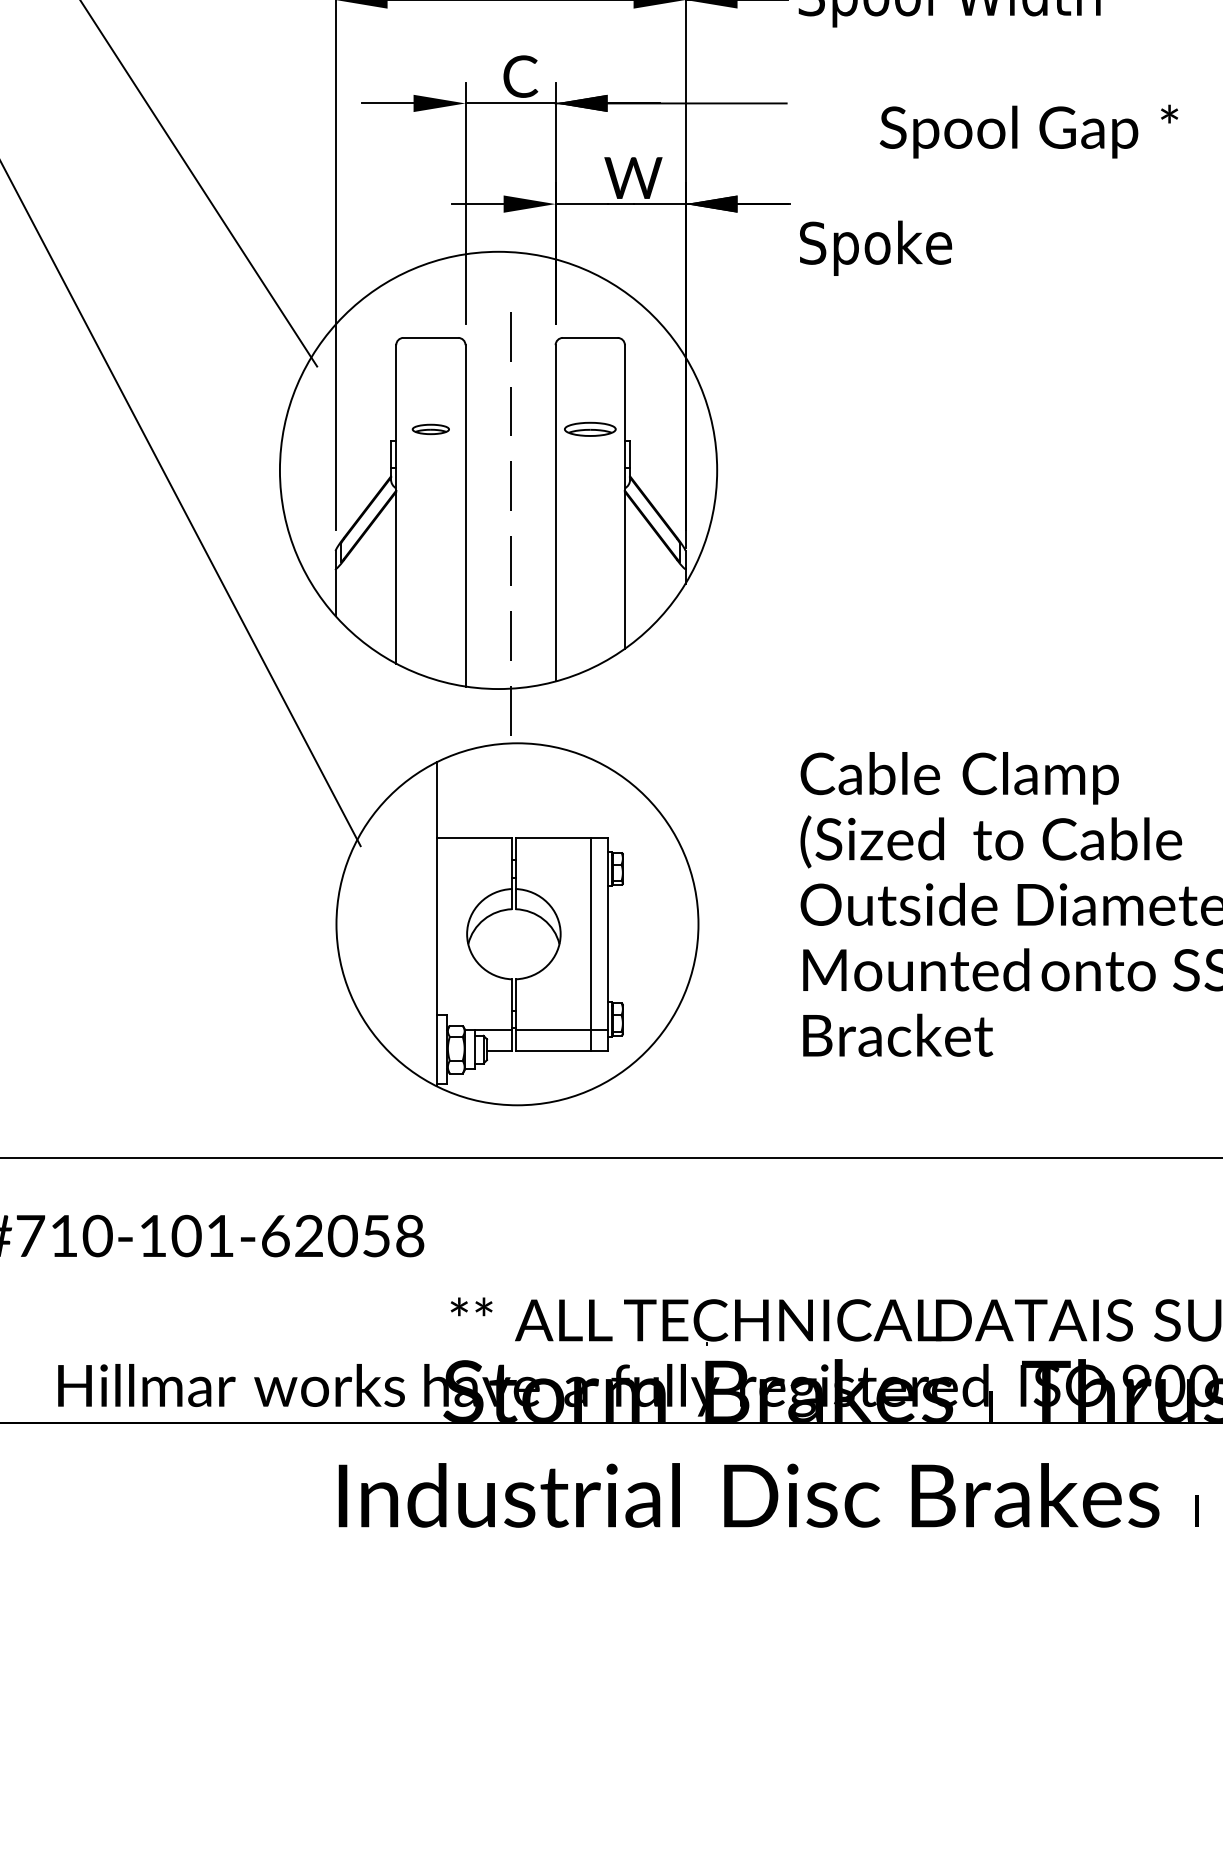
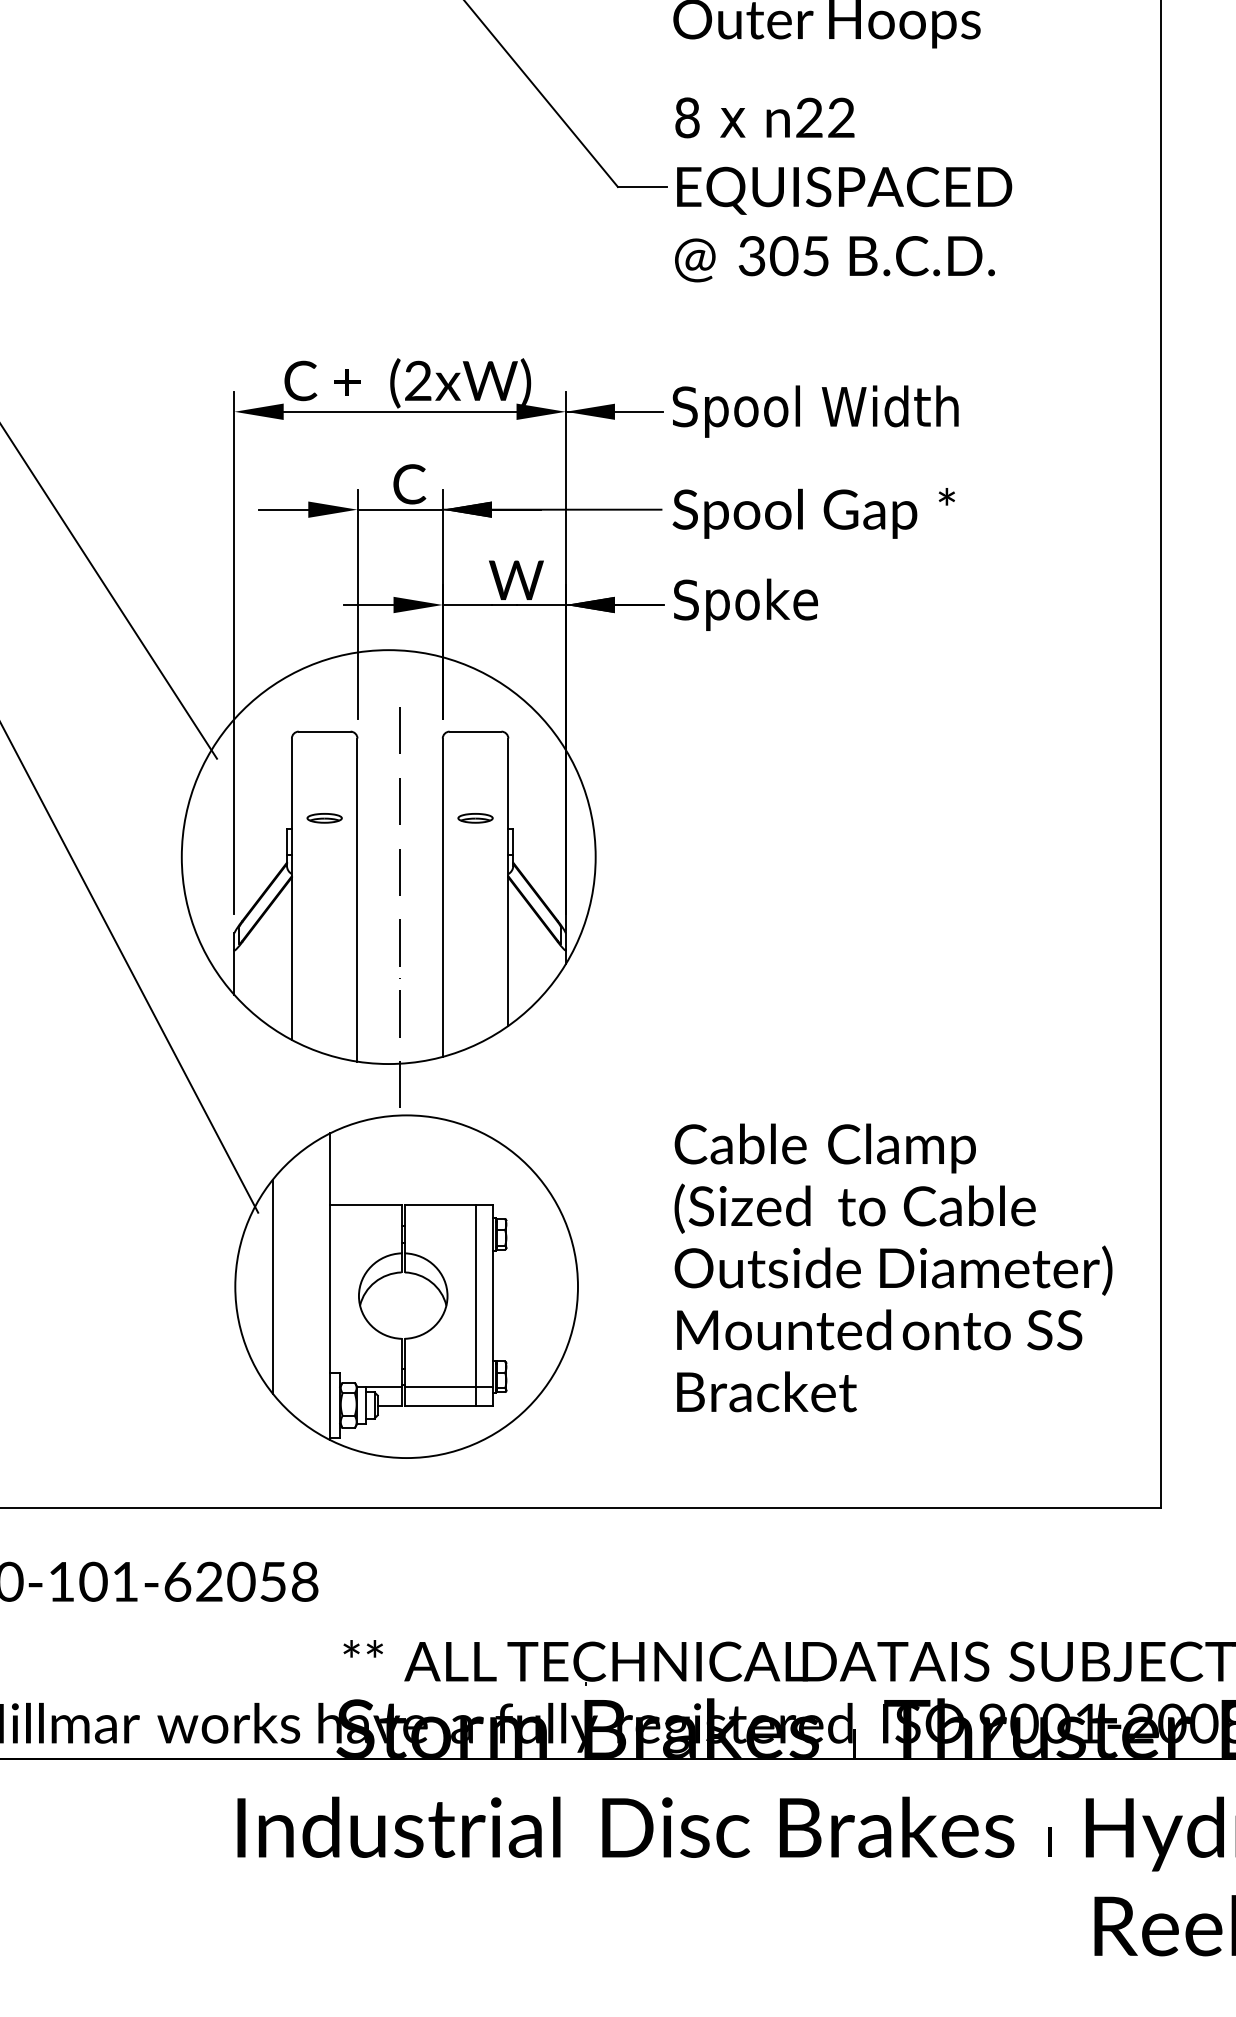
text: (1028, 131) -> (813, 513), moved
text: (875, 247) -> (745, 604), moved
part: (590, 429) -> (475, 818), size x0.71
line: (375, 924) -> (272, 1286), added

